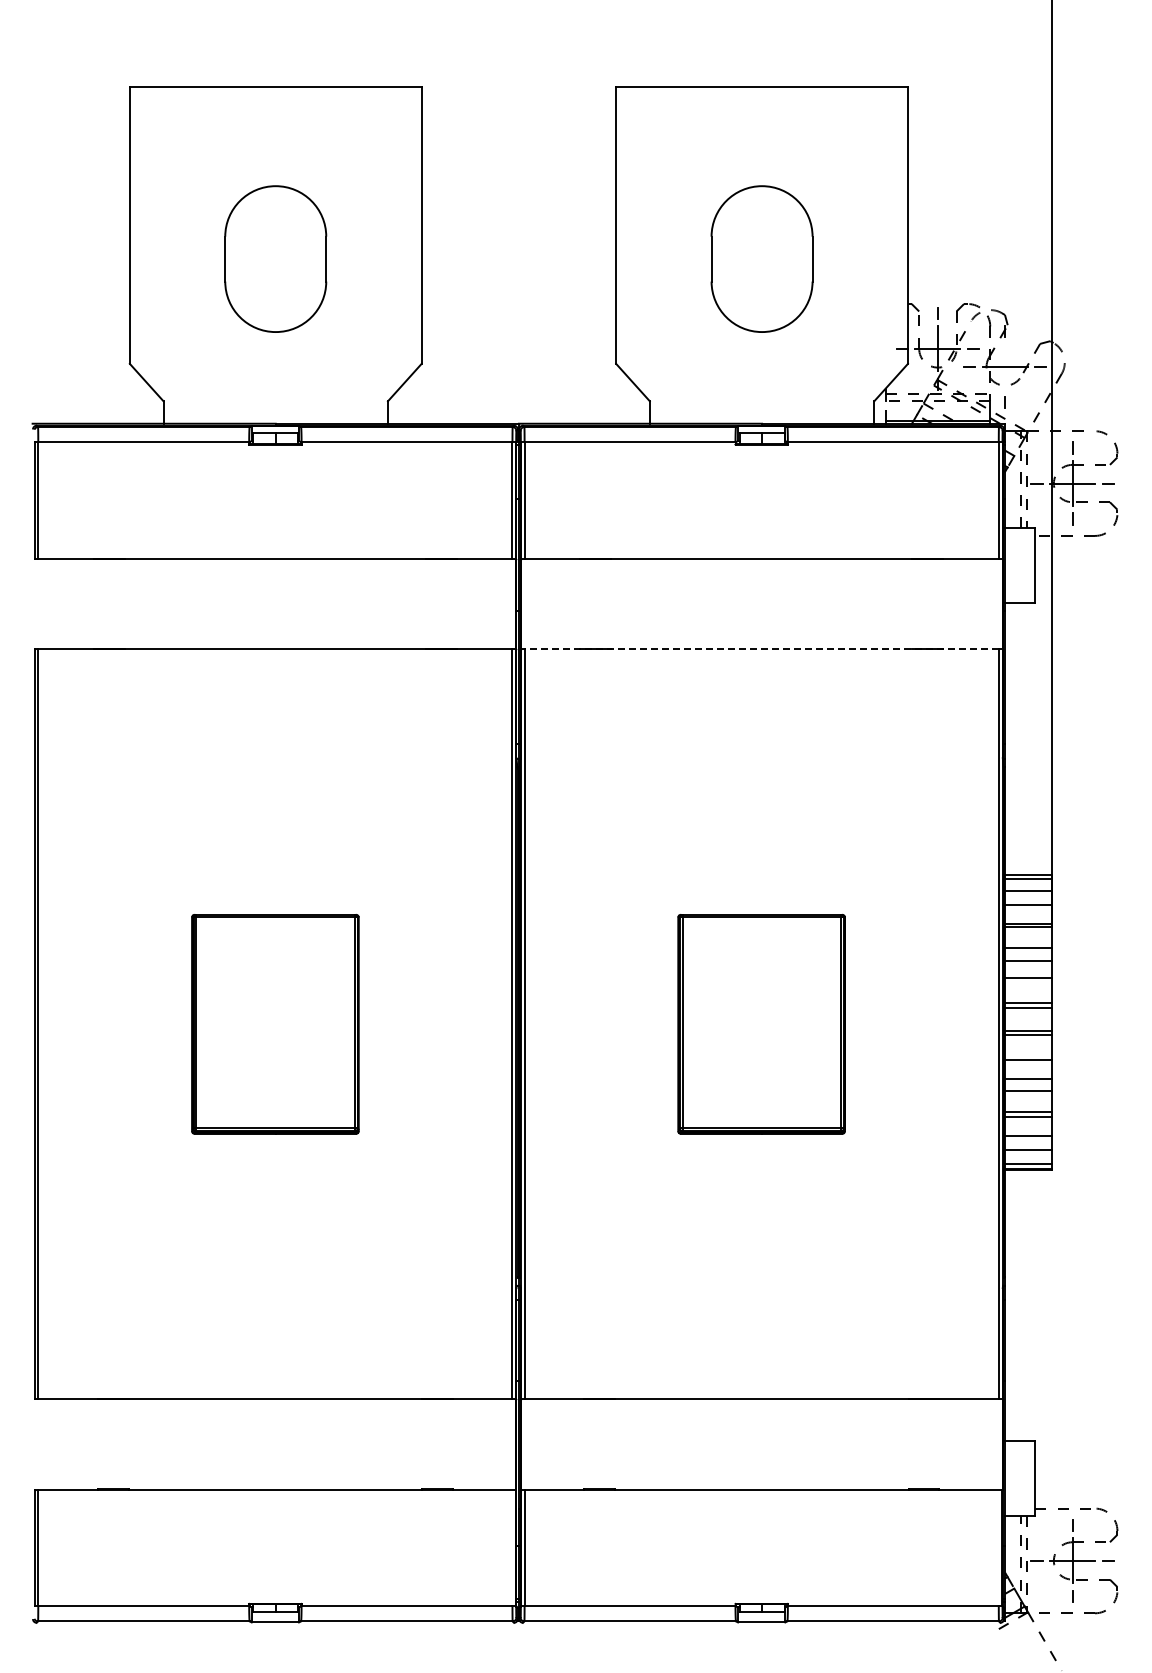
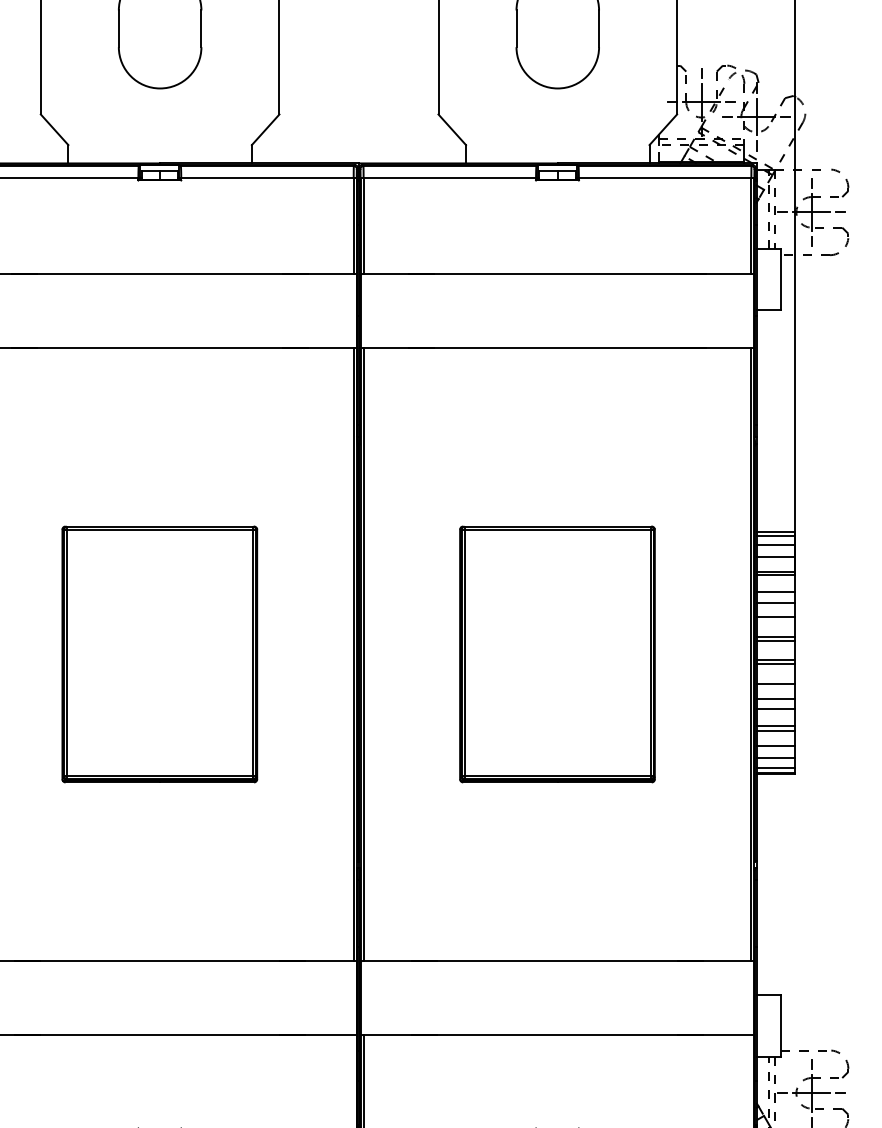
line: (1005, 366) -> (756, 116), added
line: (761, 649) -> (557, 348), dashed -> solid
part: (275, 1024) -> (159, 654), size x1.43
part: (761, 1024) -> (557, 654), size x1.43

